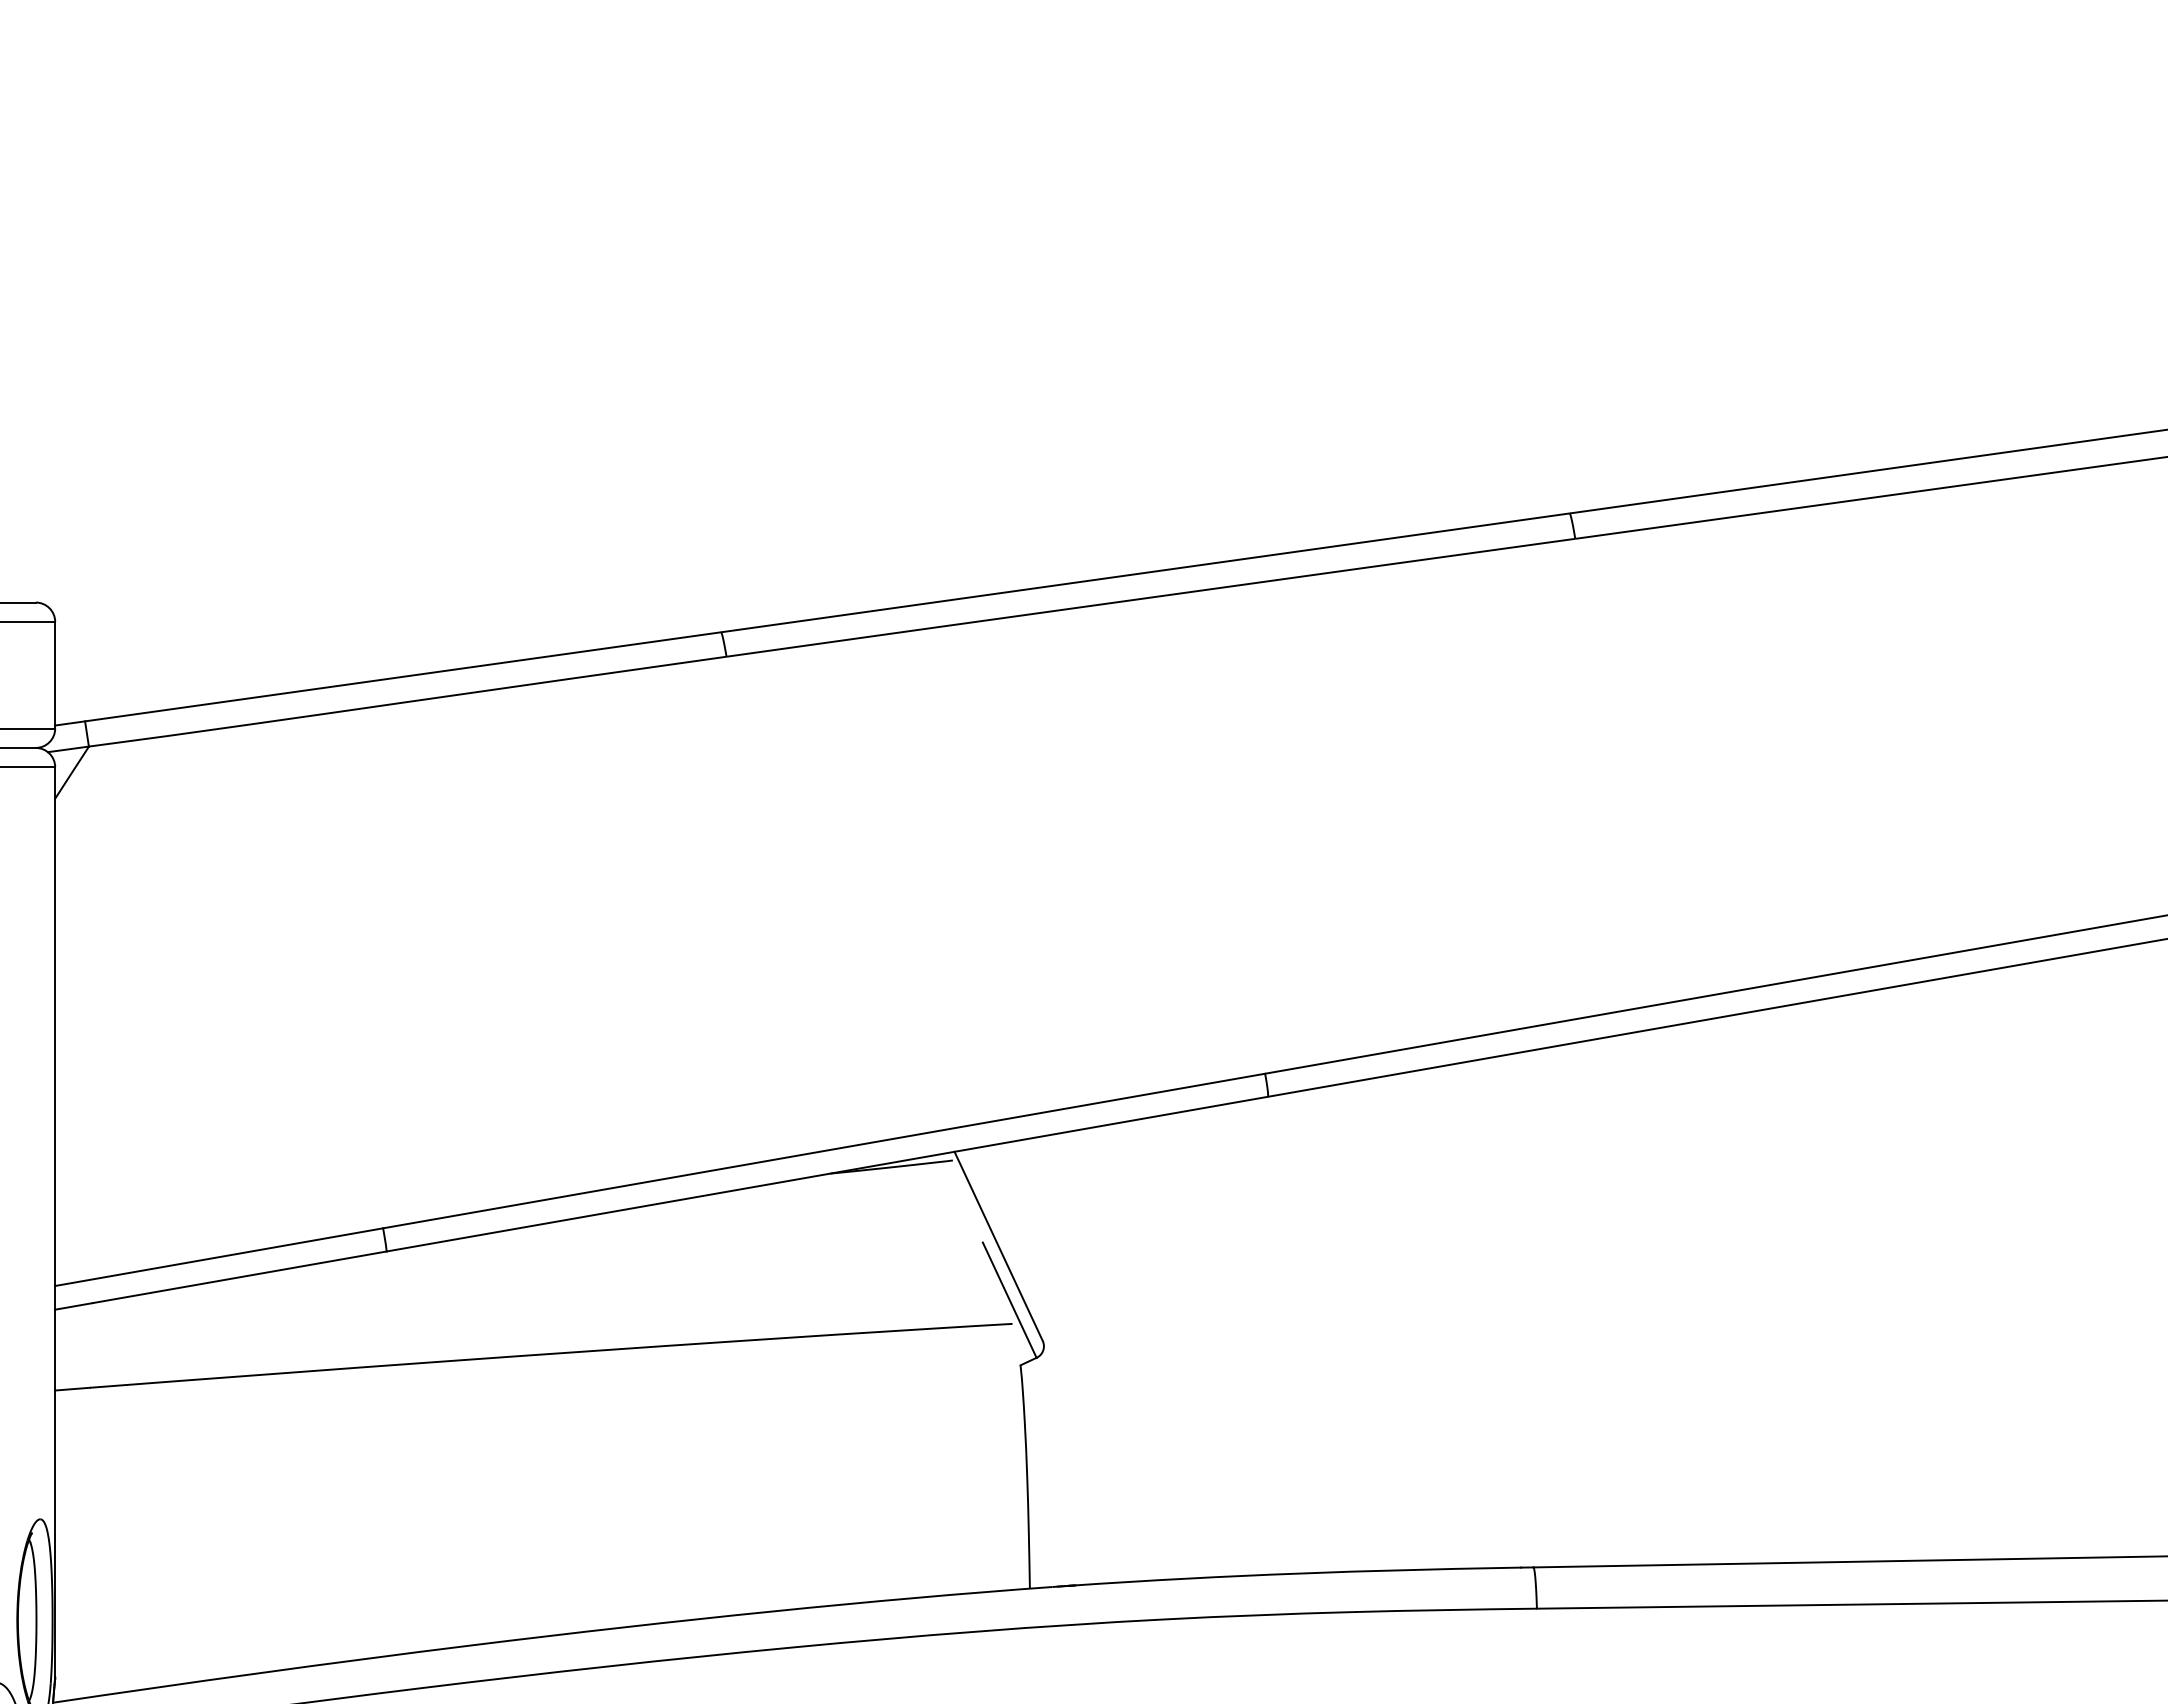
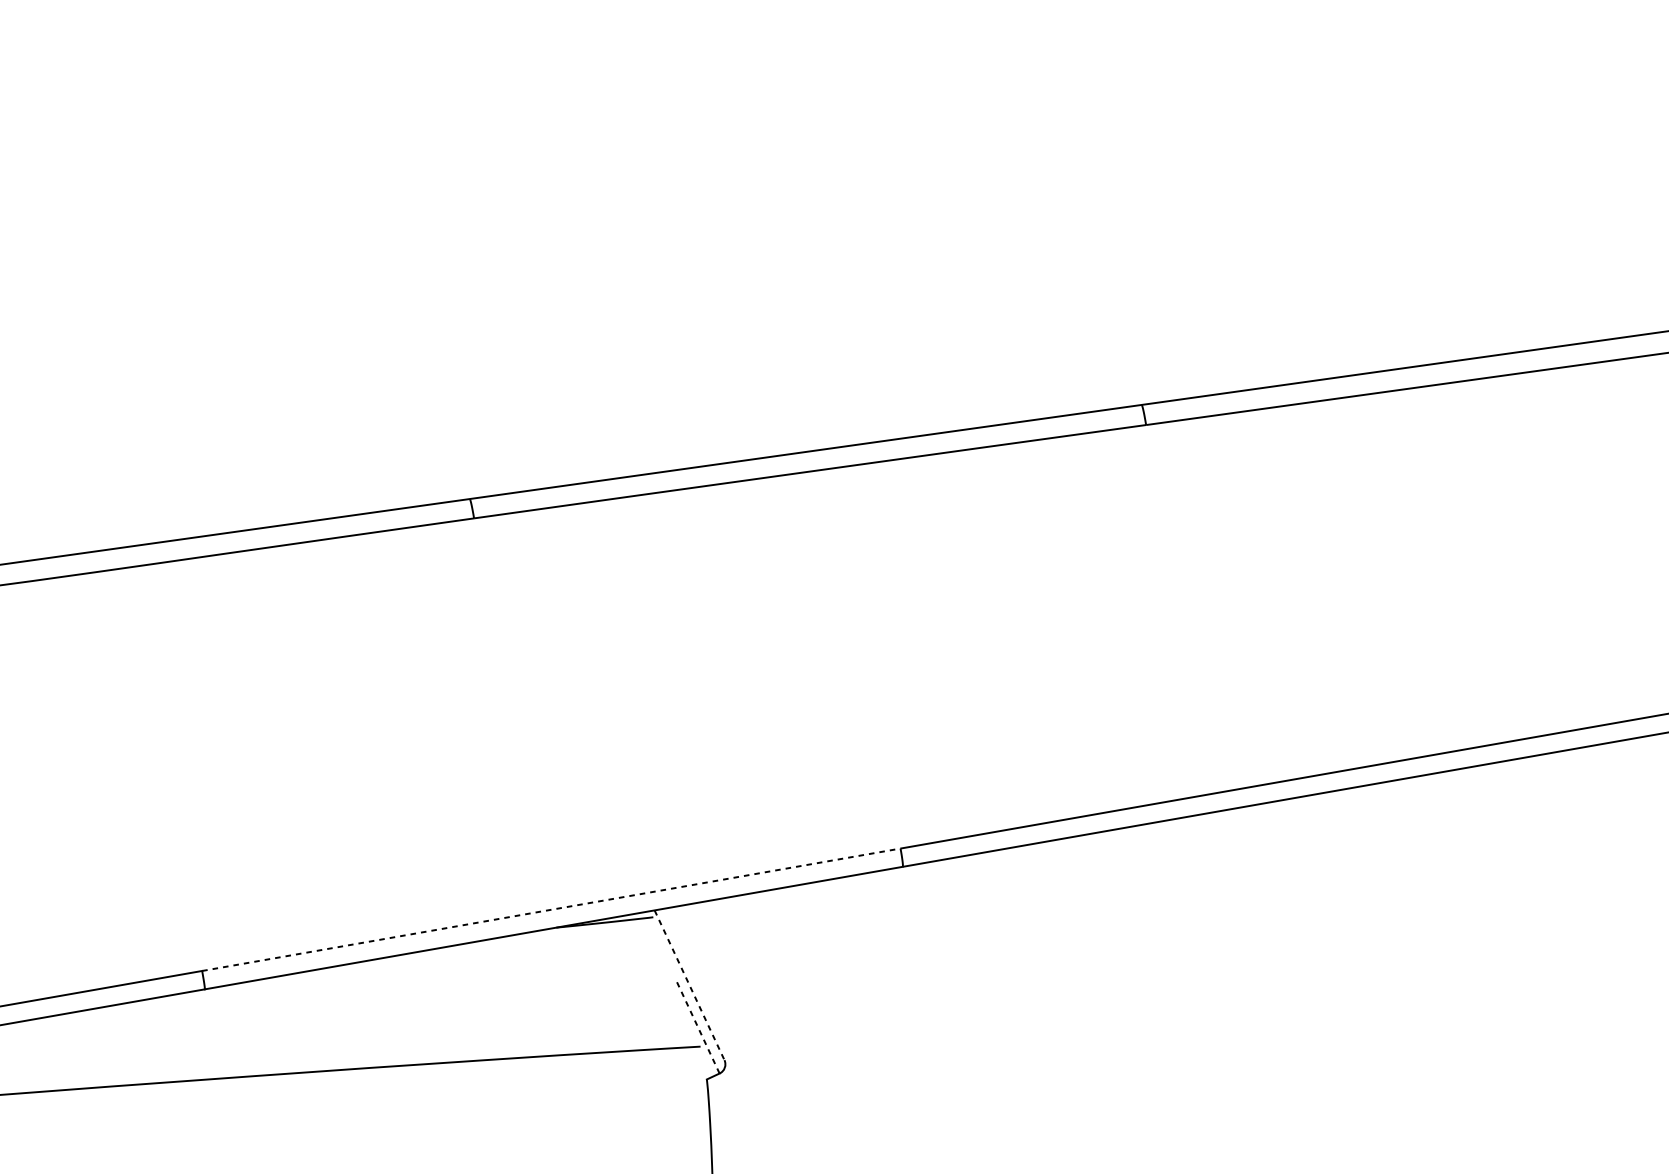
line: (824, 1151) -> (551, 910), solid -> dashed
line: (998, 1246) -> (689, 985), solid -> dashed
line: (1009, 1300) -> (698, 1028), solid -> dashed

